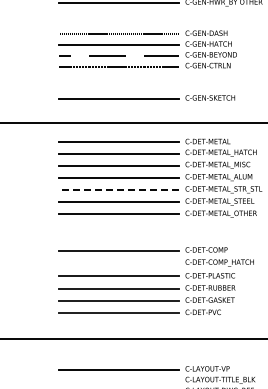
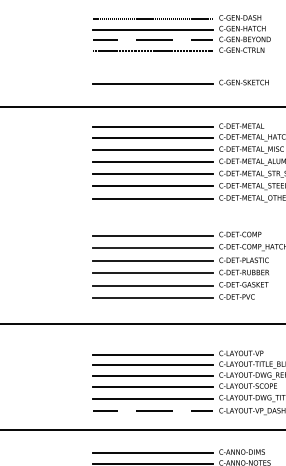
line: (118, 189) -> (152, 174), dashed -> solid
line: (118, 262) -> (152, 247), added
line: (118, 380) -> (152, 365), added

